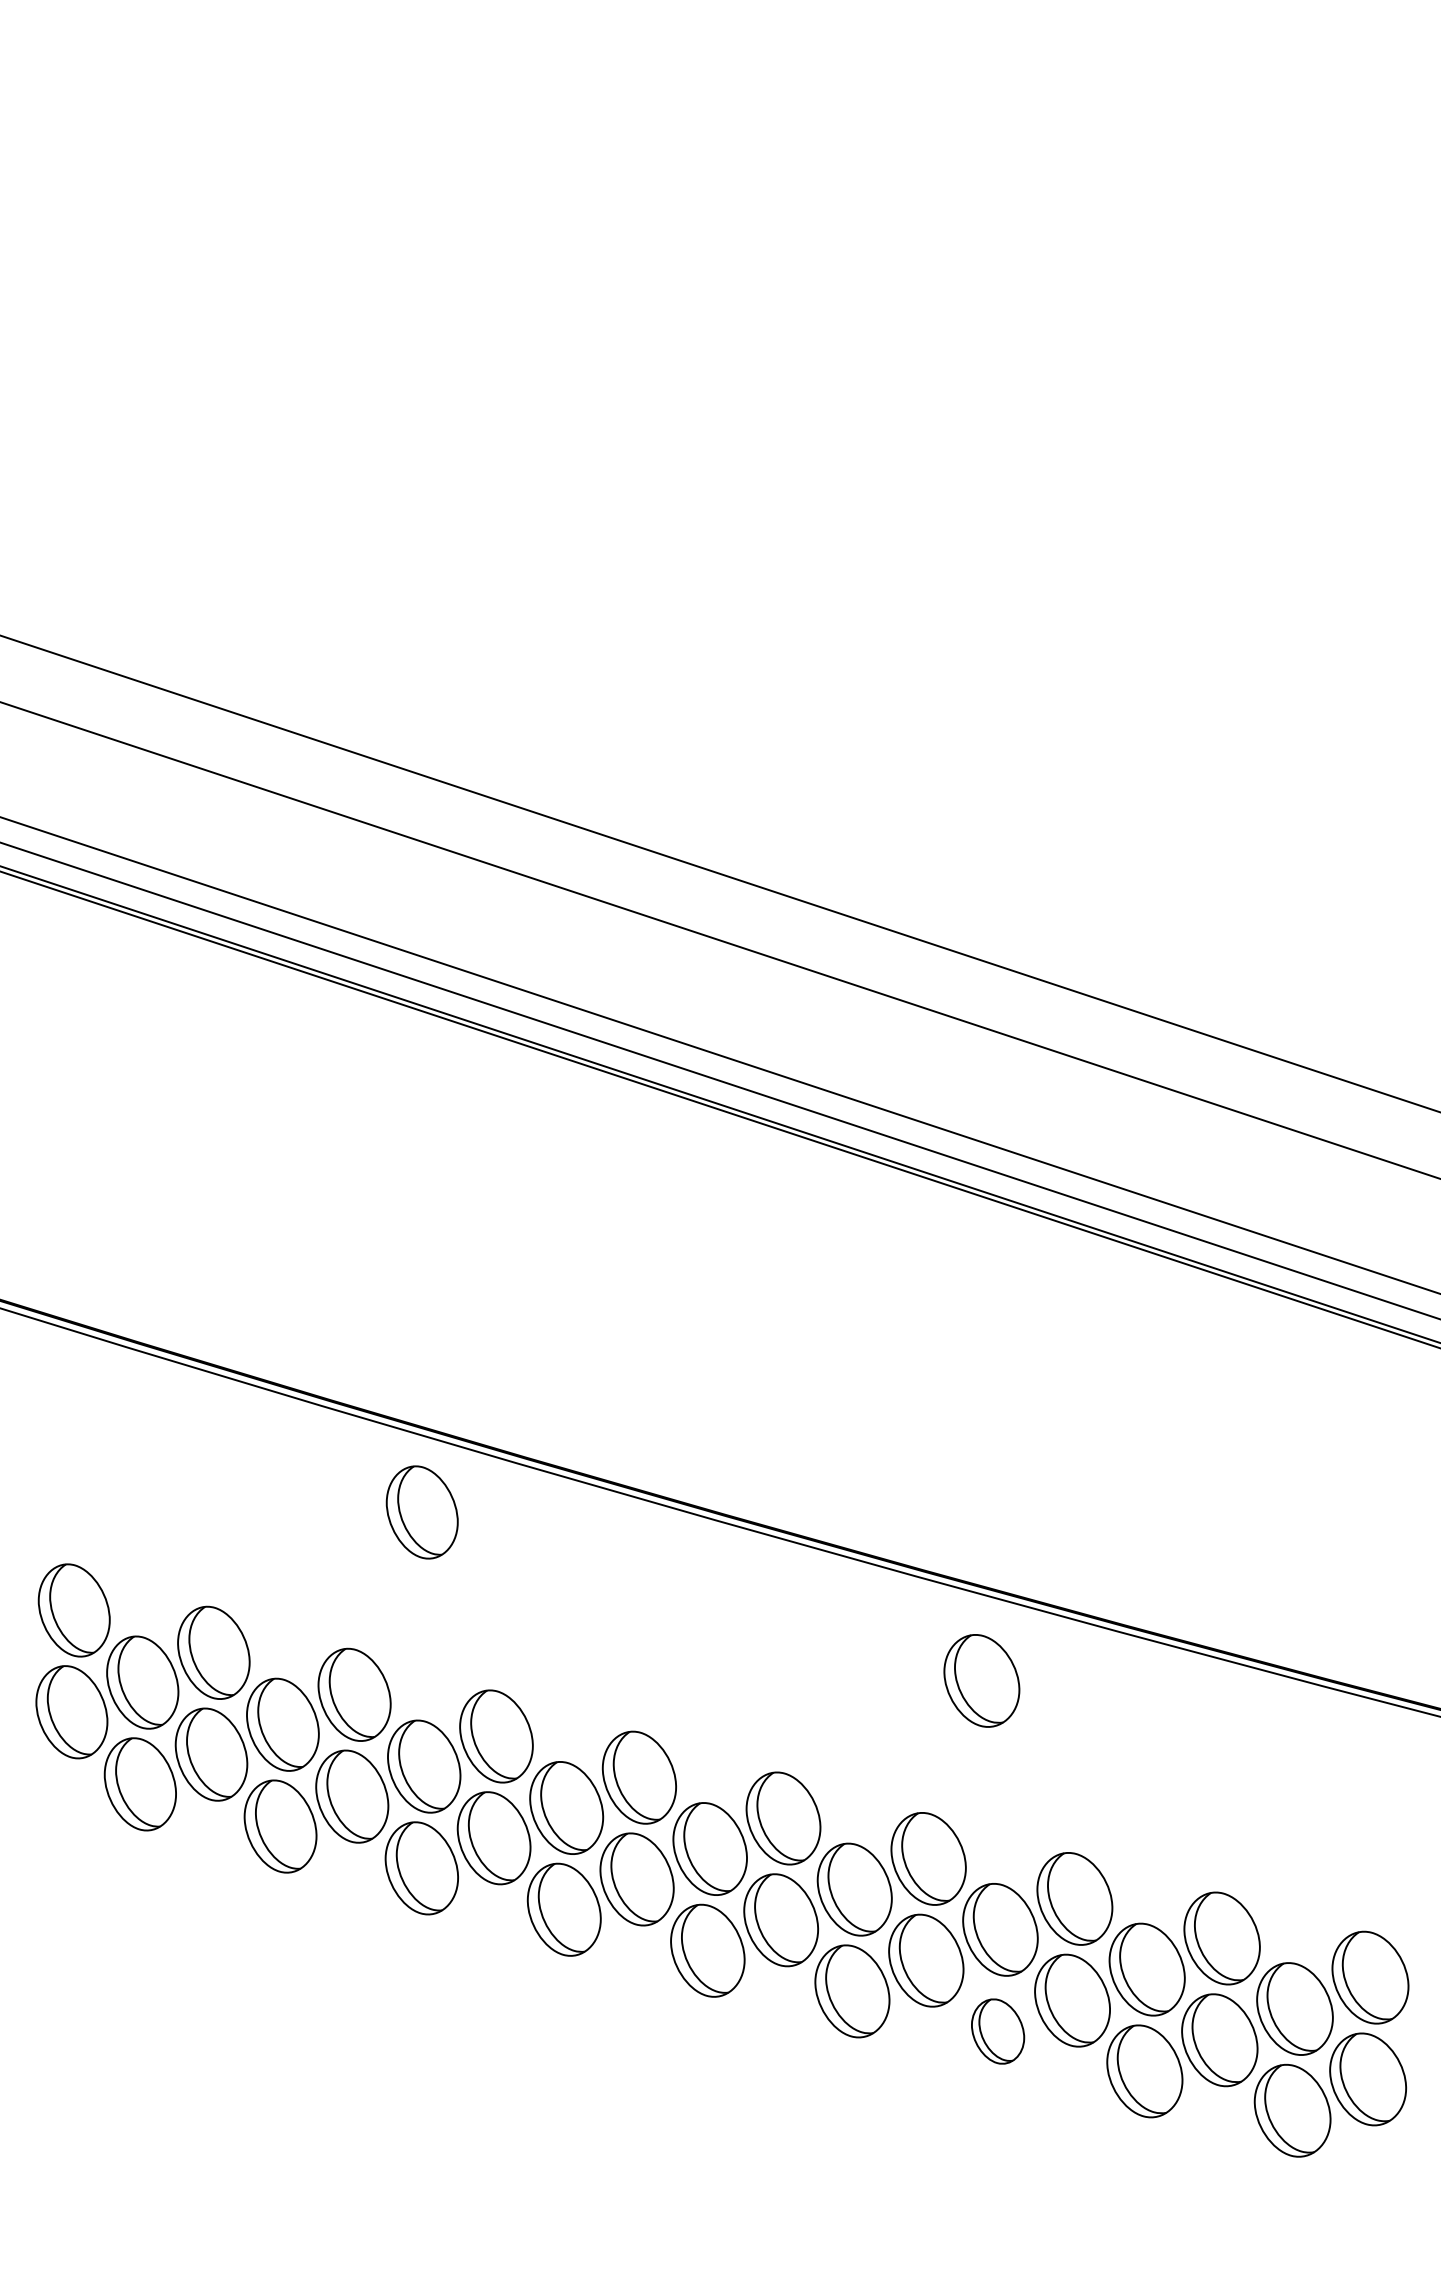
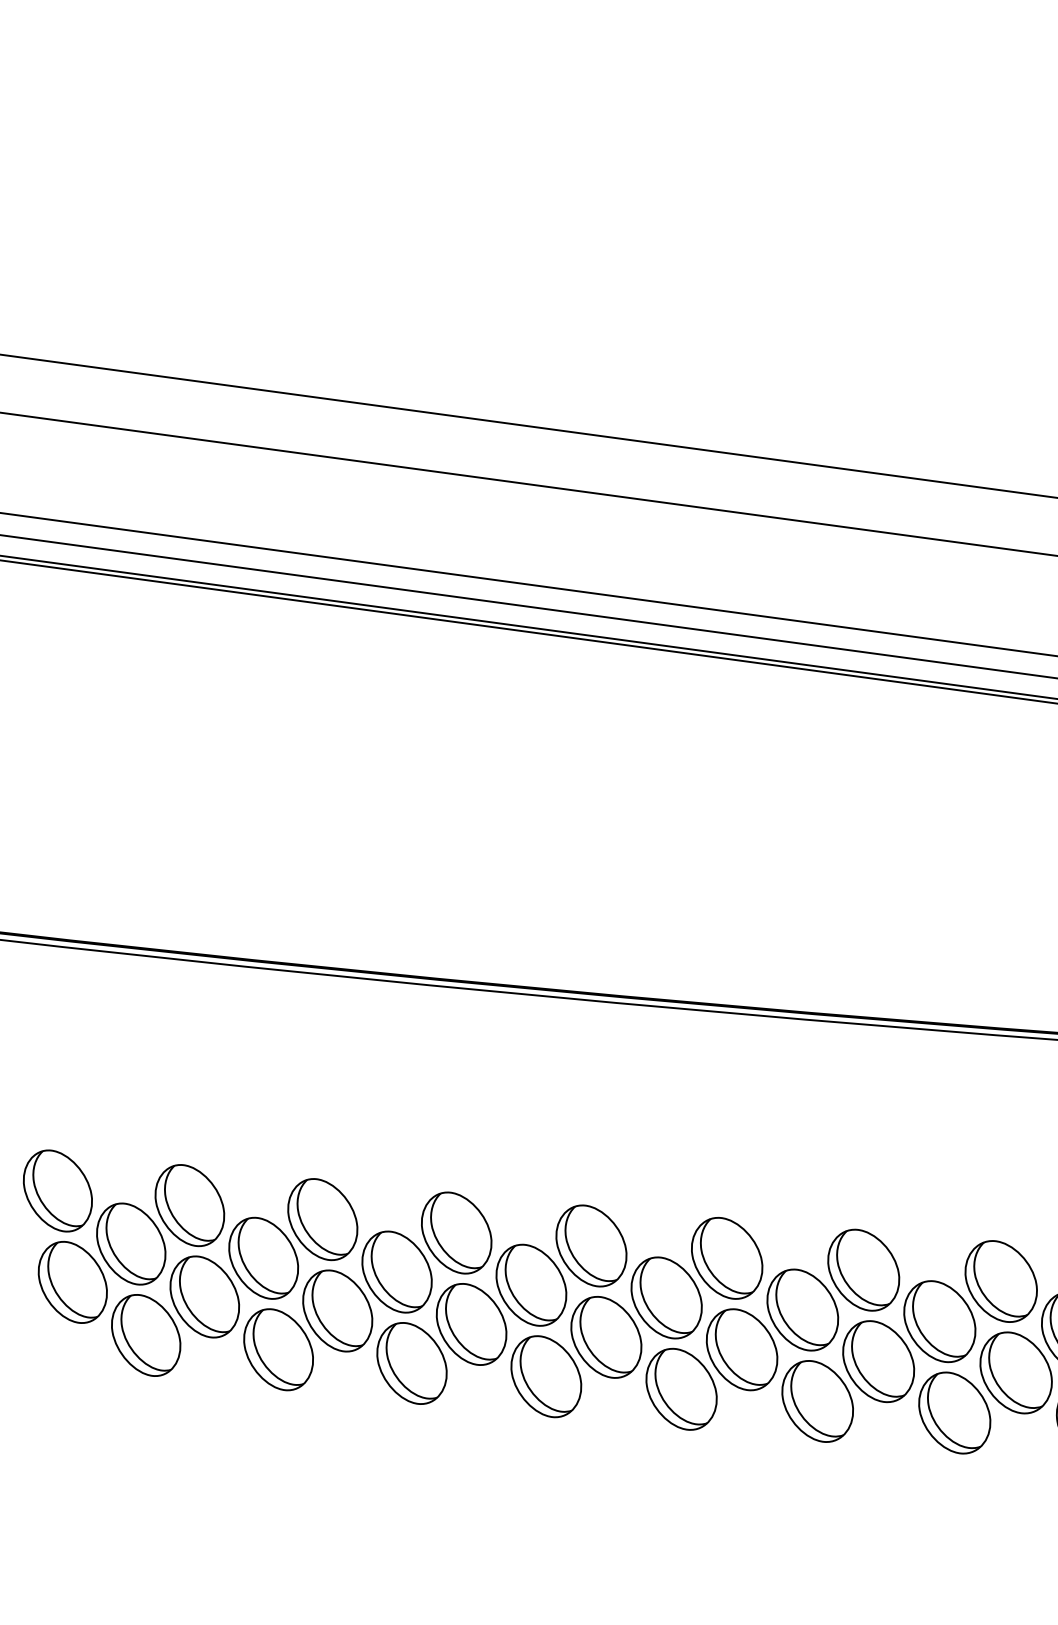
part: (421, 1512) -> (352, 1045), removed
part: (981, 1680) -> (881, 1101), removed
part: (997, 2031) -> (954, 1413), size x1.43

